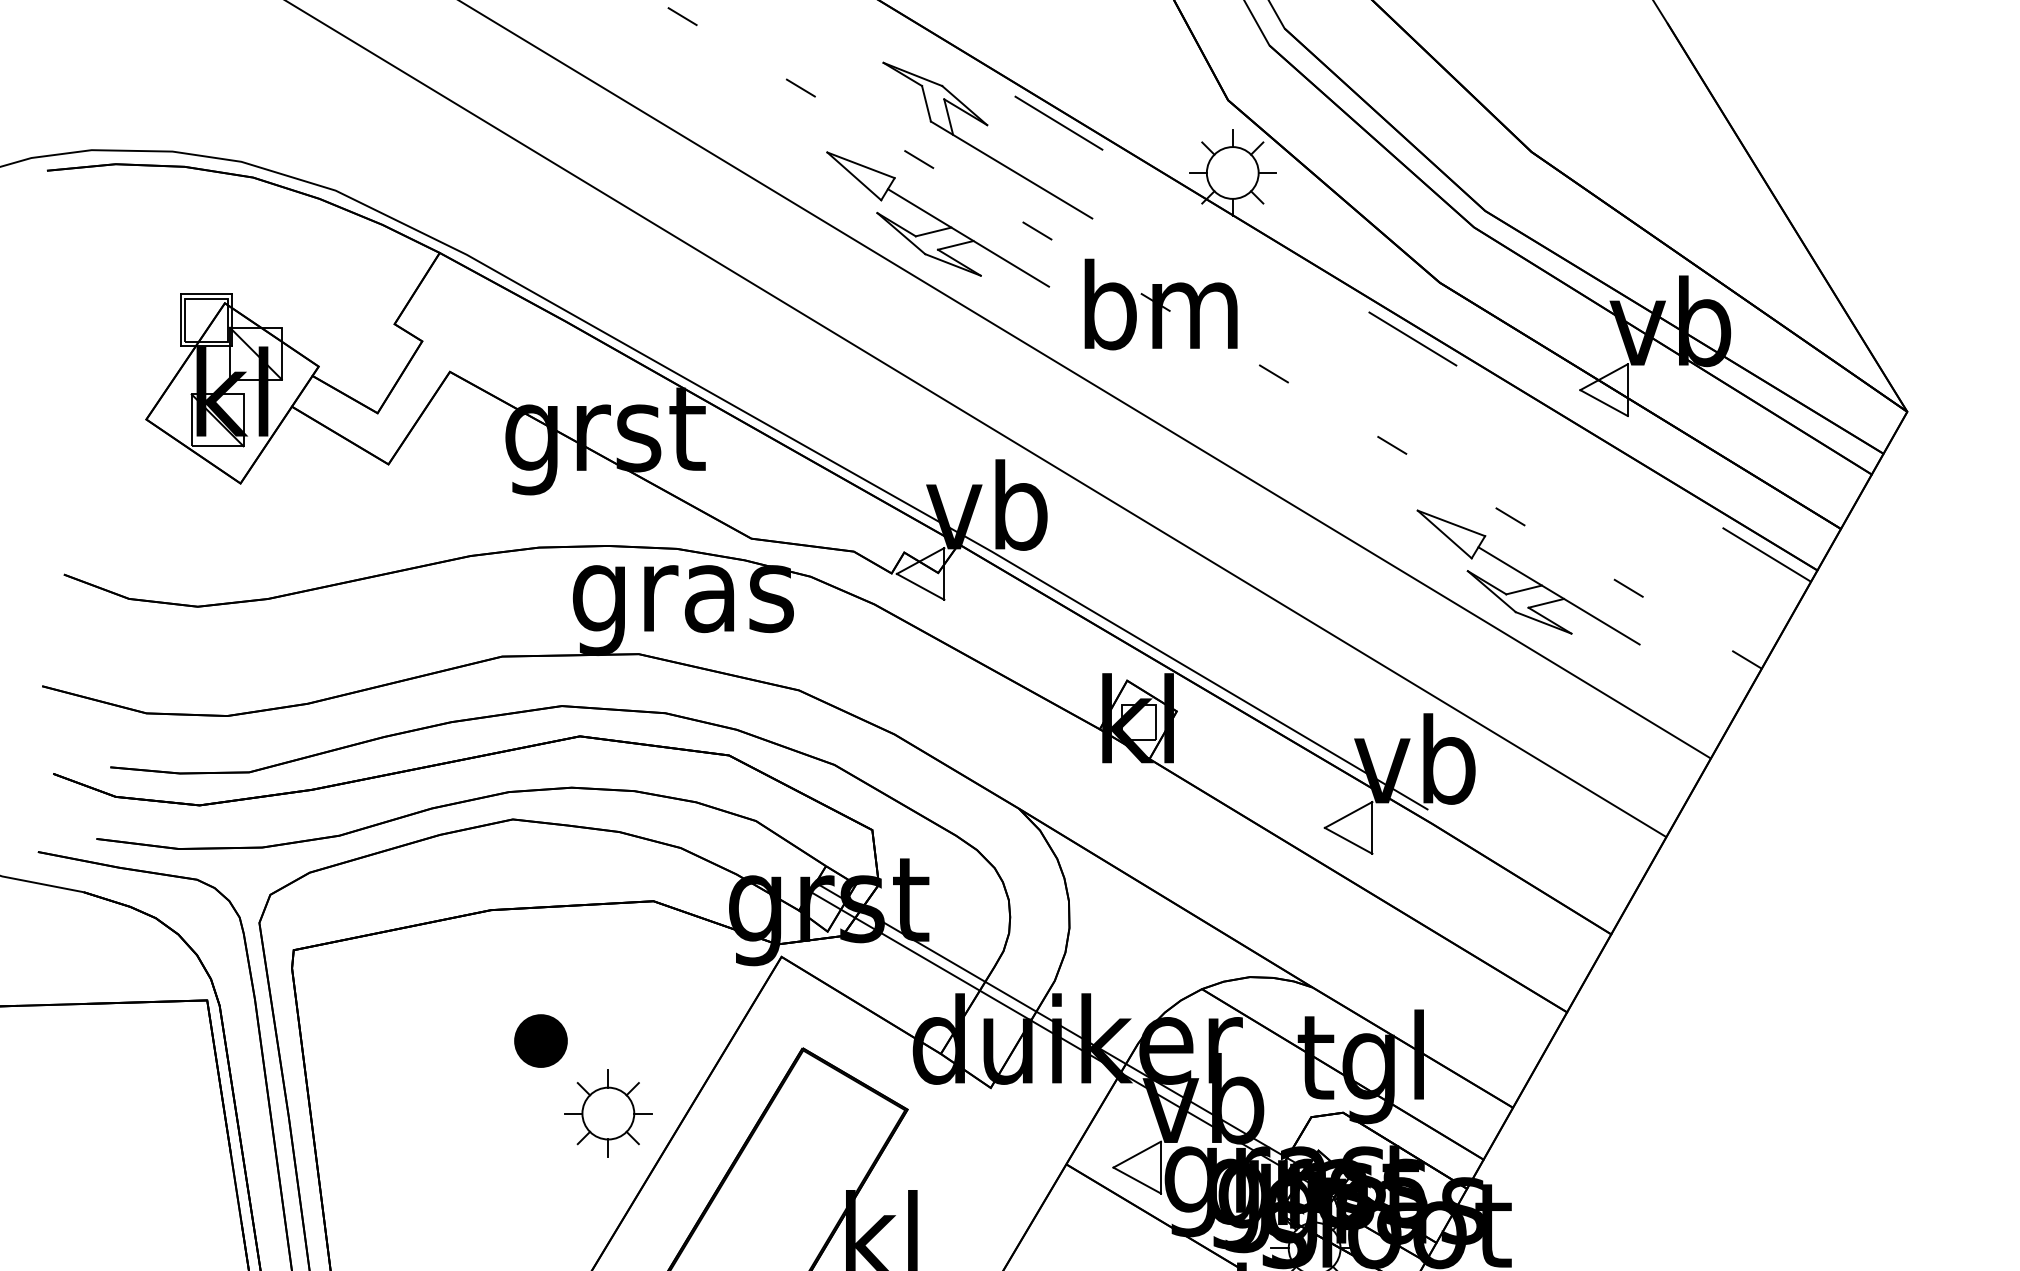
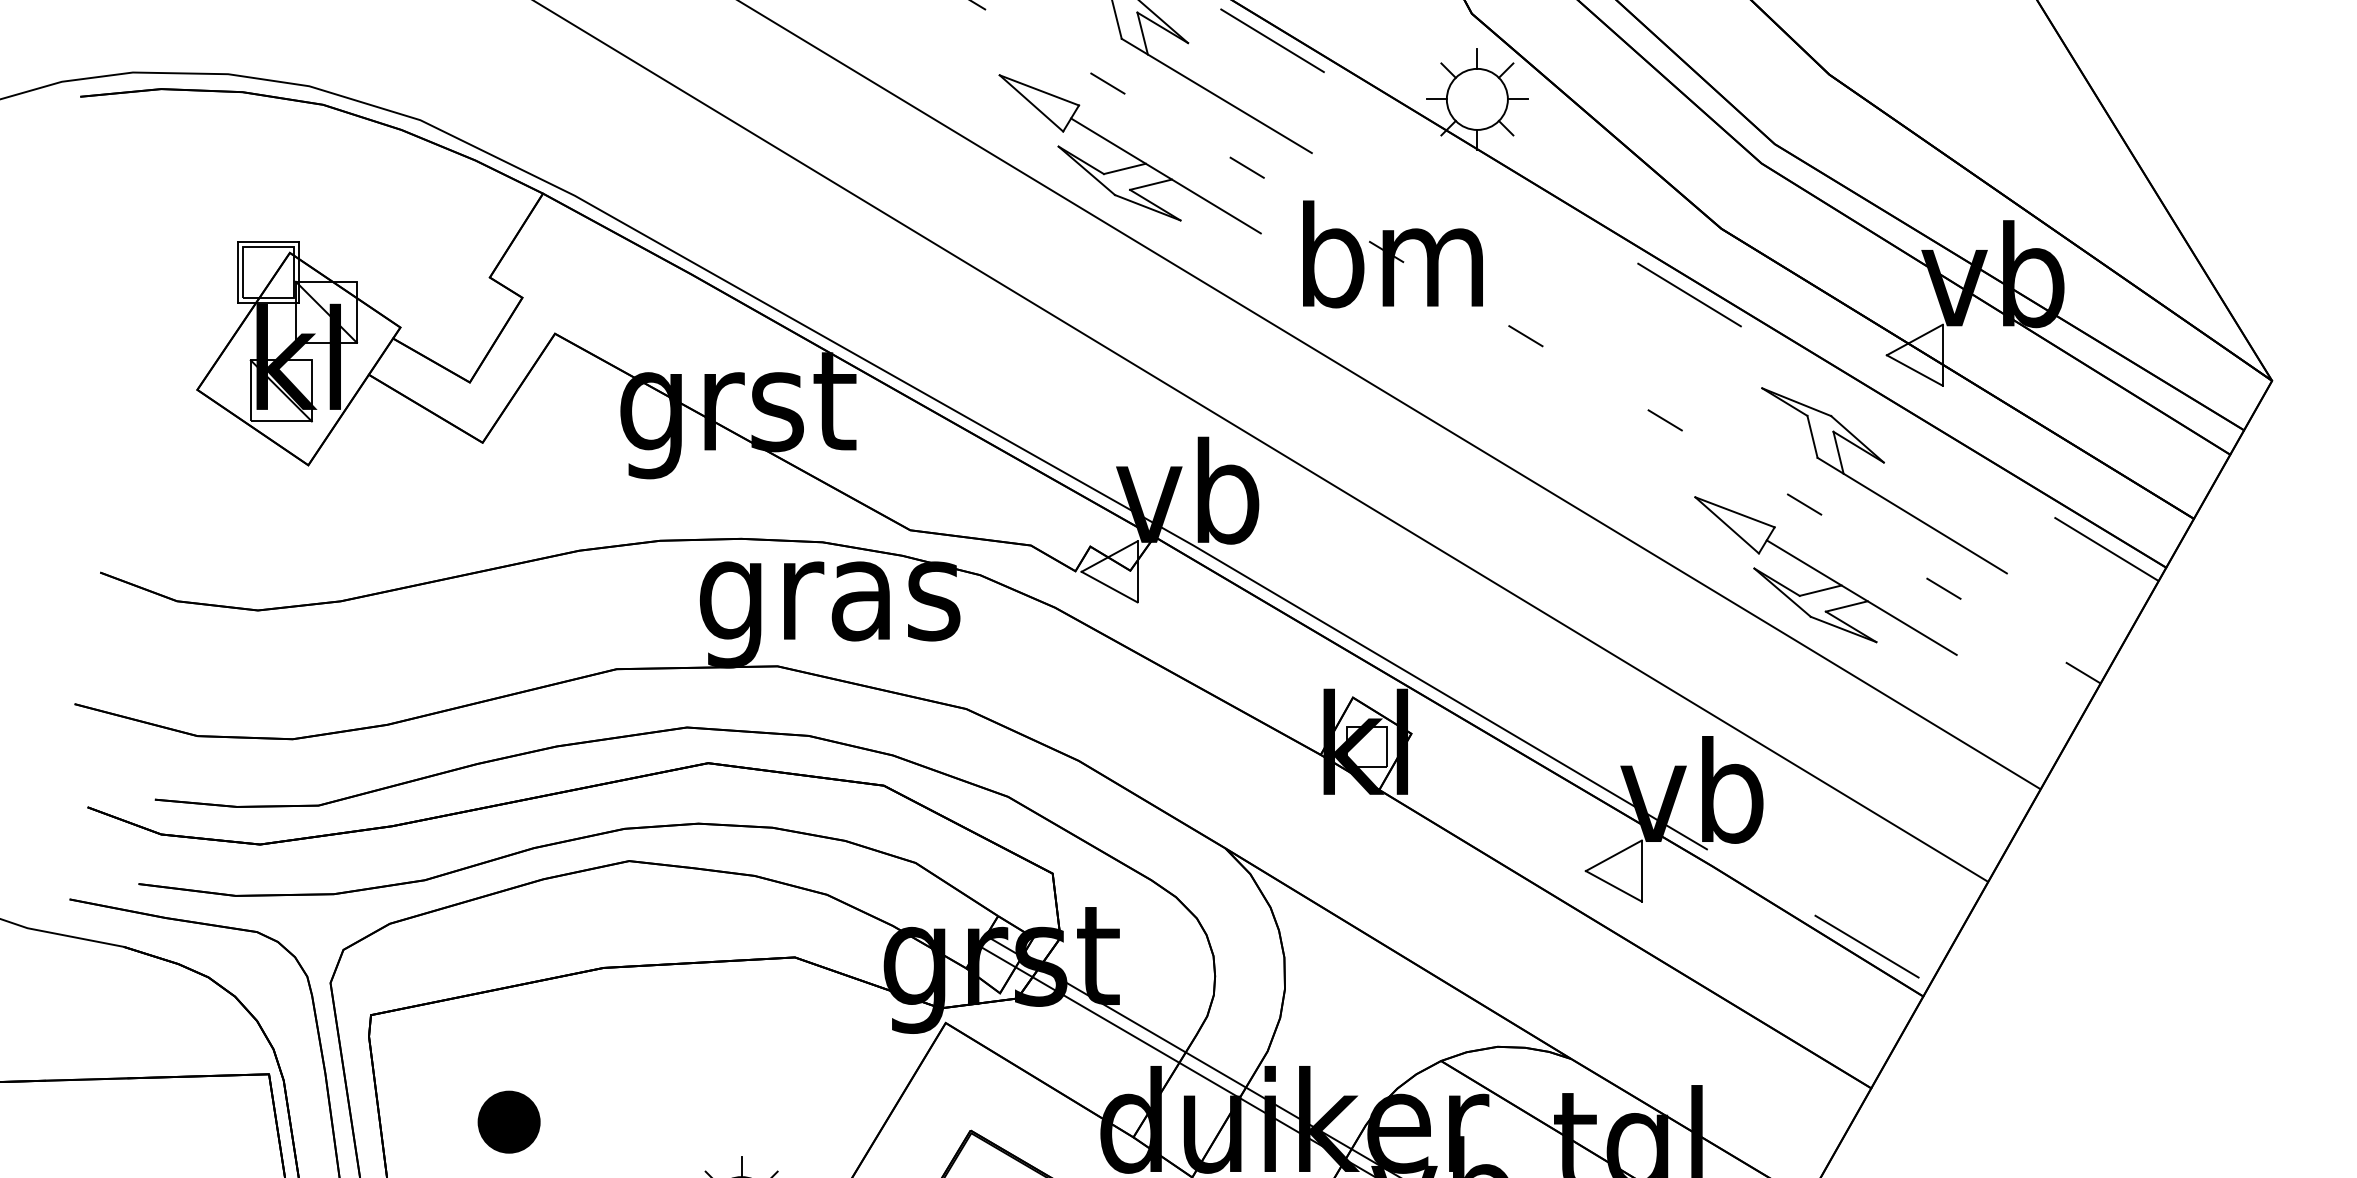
part: (1573, 507) -> (1878, 493), added
line: (1564, 892) -> (1868, 947), added
part: (540, 1040) -> (508, 1121), moved

